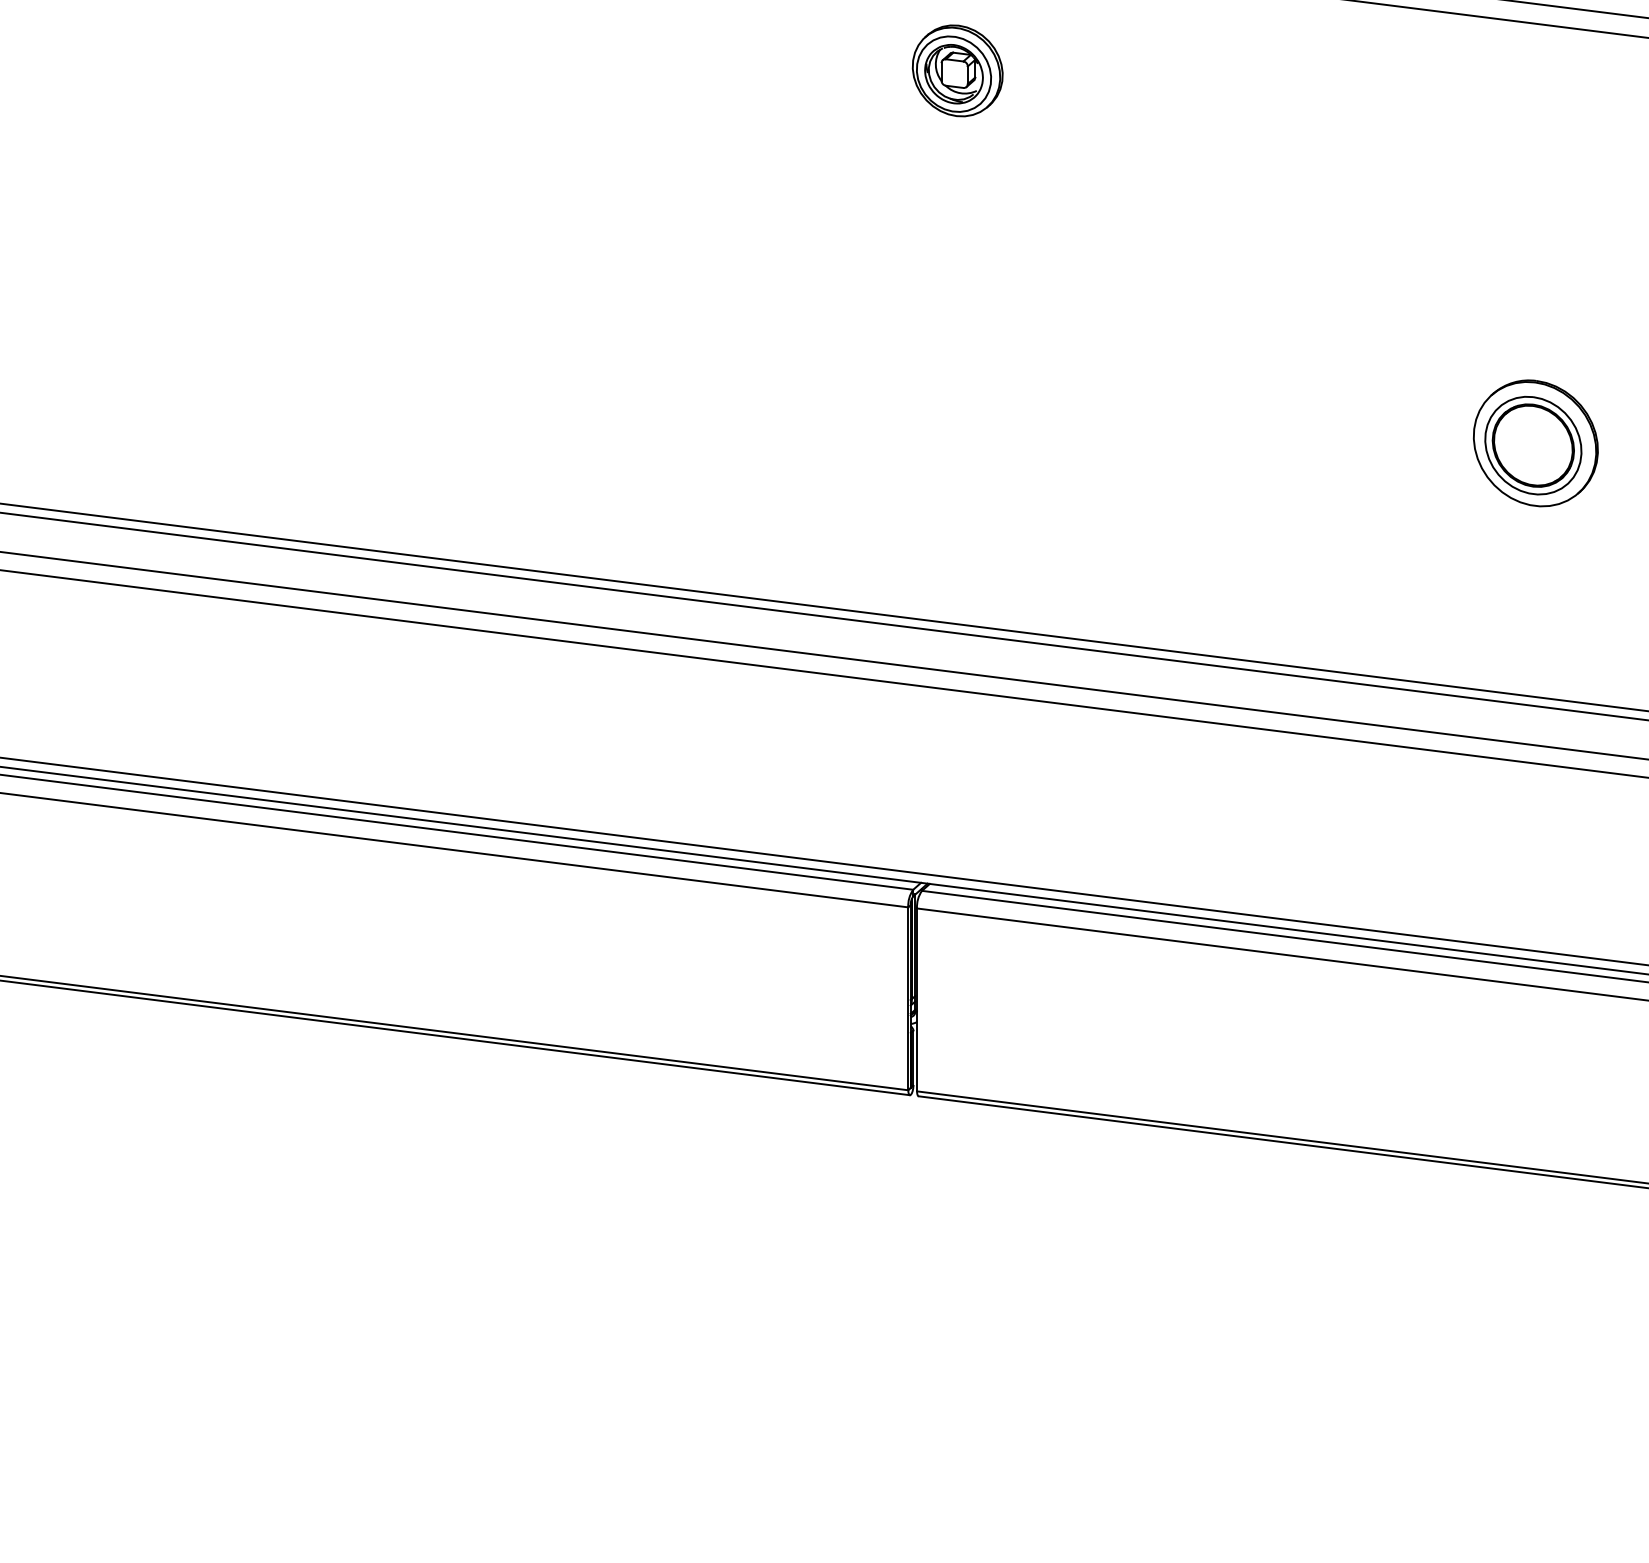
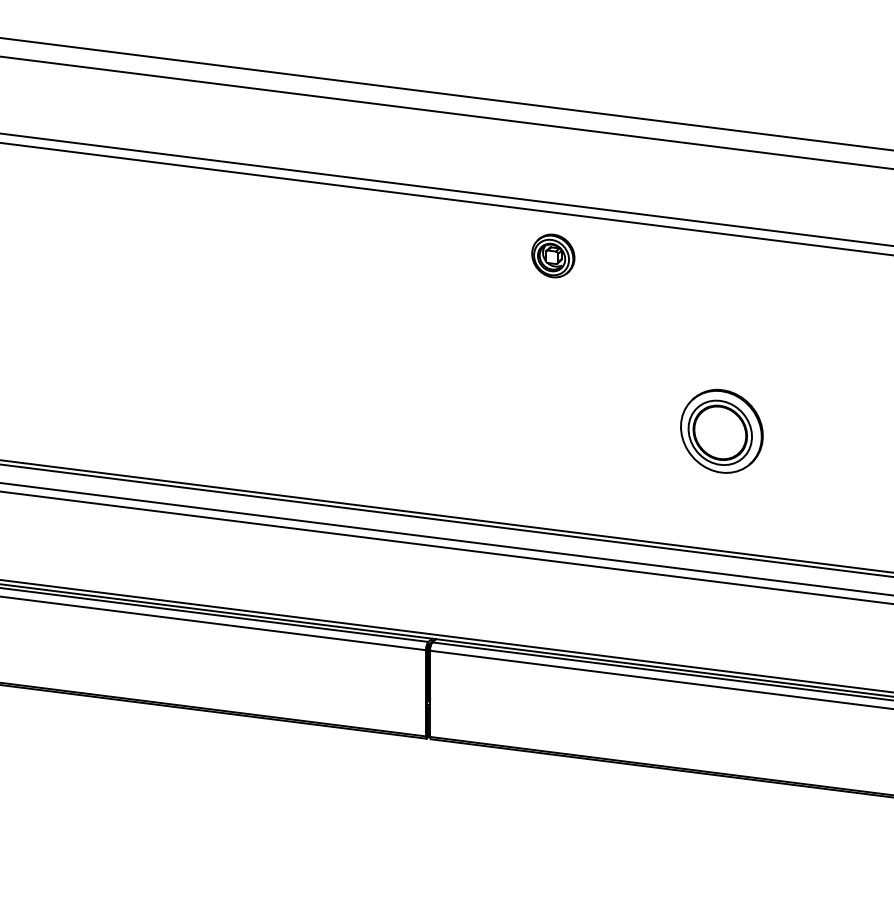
part: (958, 69) -> (553, 255), moved
part: (1535, 443) -> (721, 431), size x1.4

